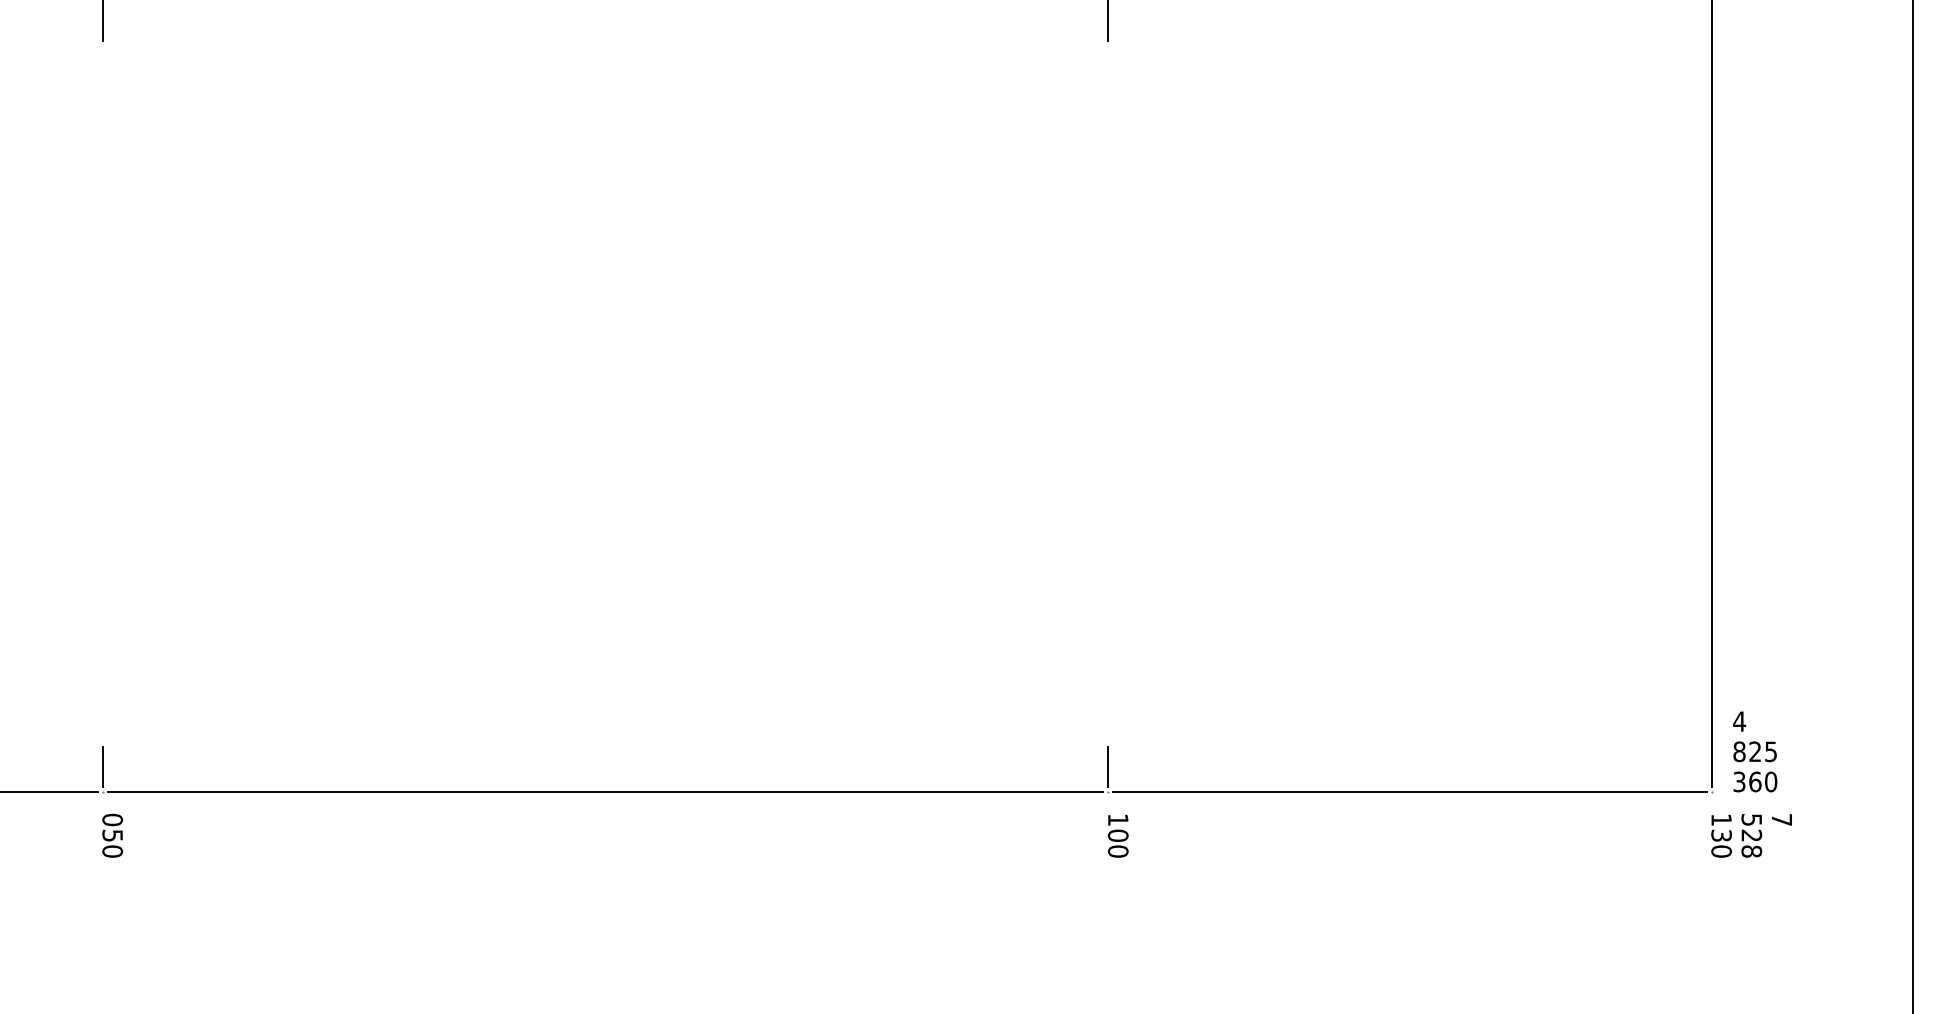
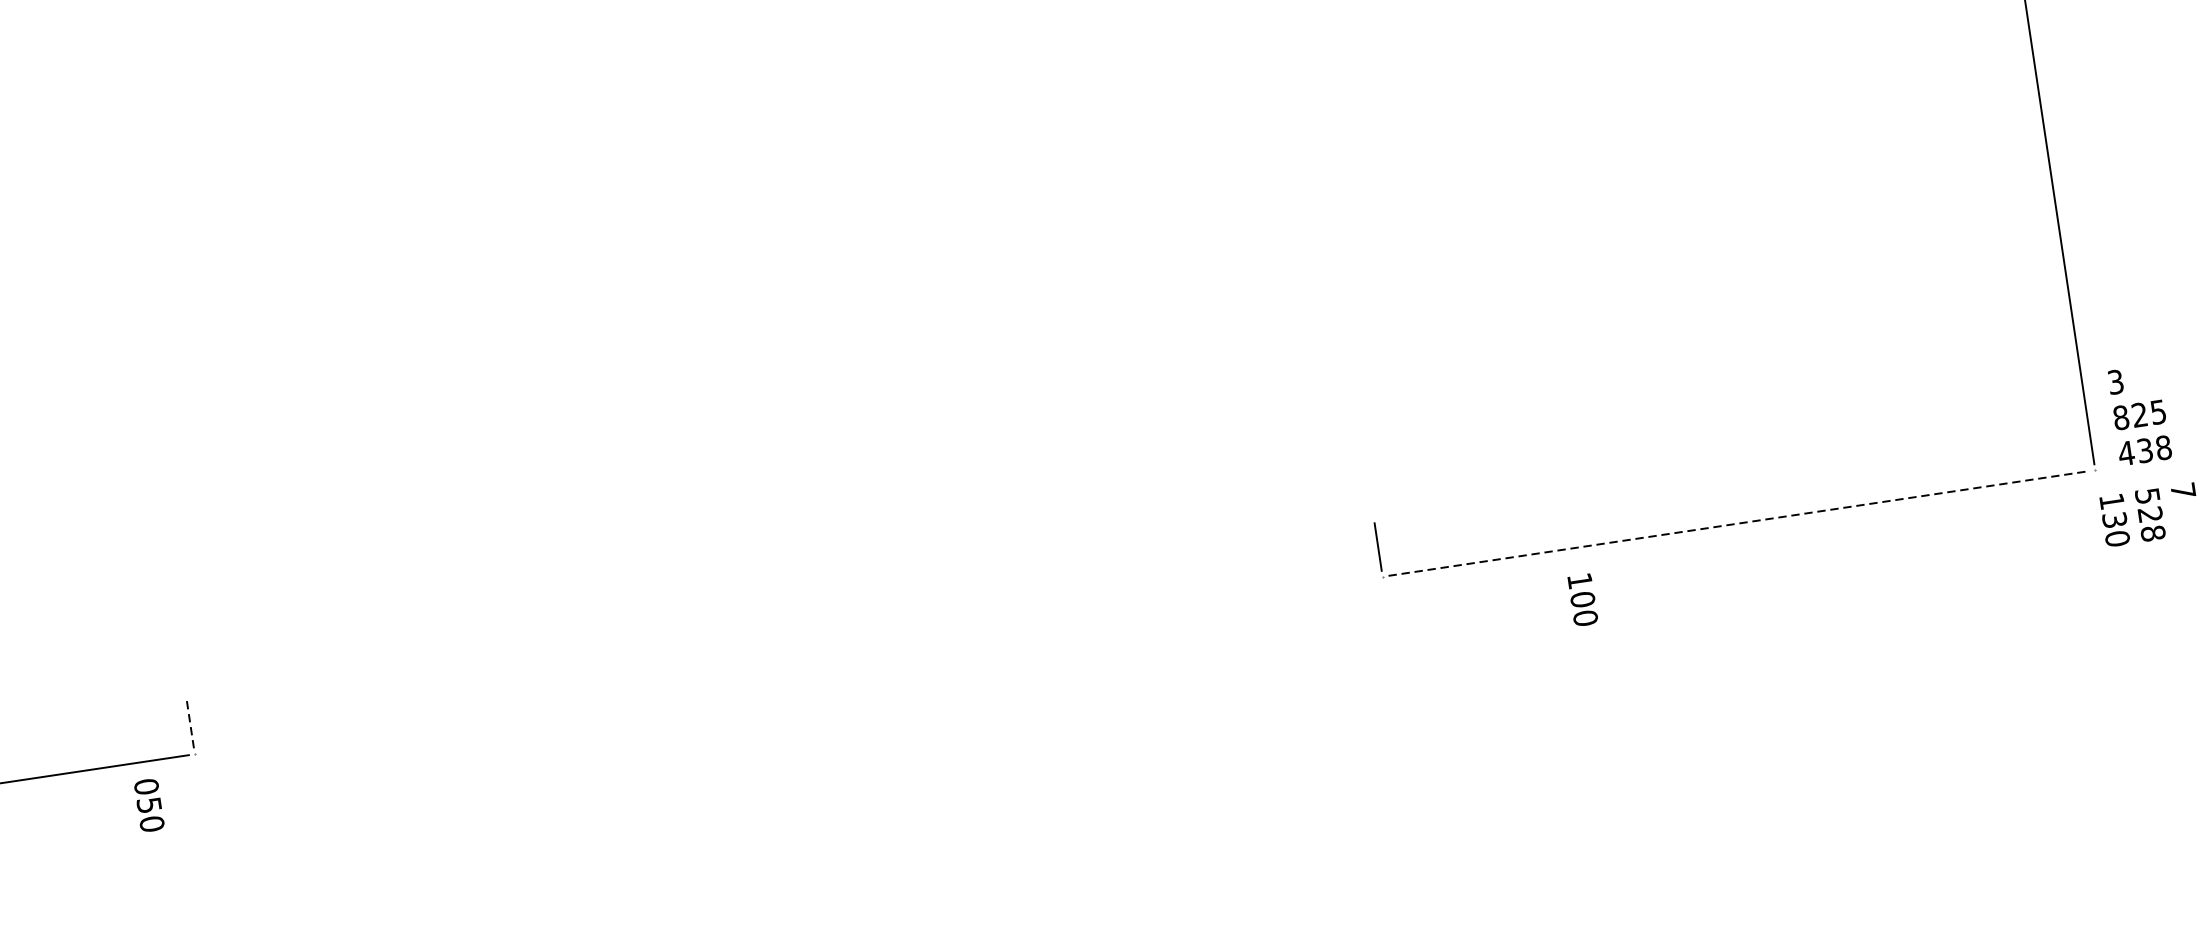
text: (1739, 721) -> (2115, 382), 4 -> 3
line: (102, 766) -> (190, 724), solid -> dashed
text: (1755, 781) -> (2145, 450), 360 -> 438
line: (605, 792) -> (788, 666), removed
line: (1409, 792) -> (1738, 524), solid -> dashed
text: (112, 835) -> (149, 805), moved
text: (1118, 835) -> (1583, 599), moved

